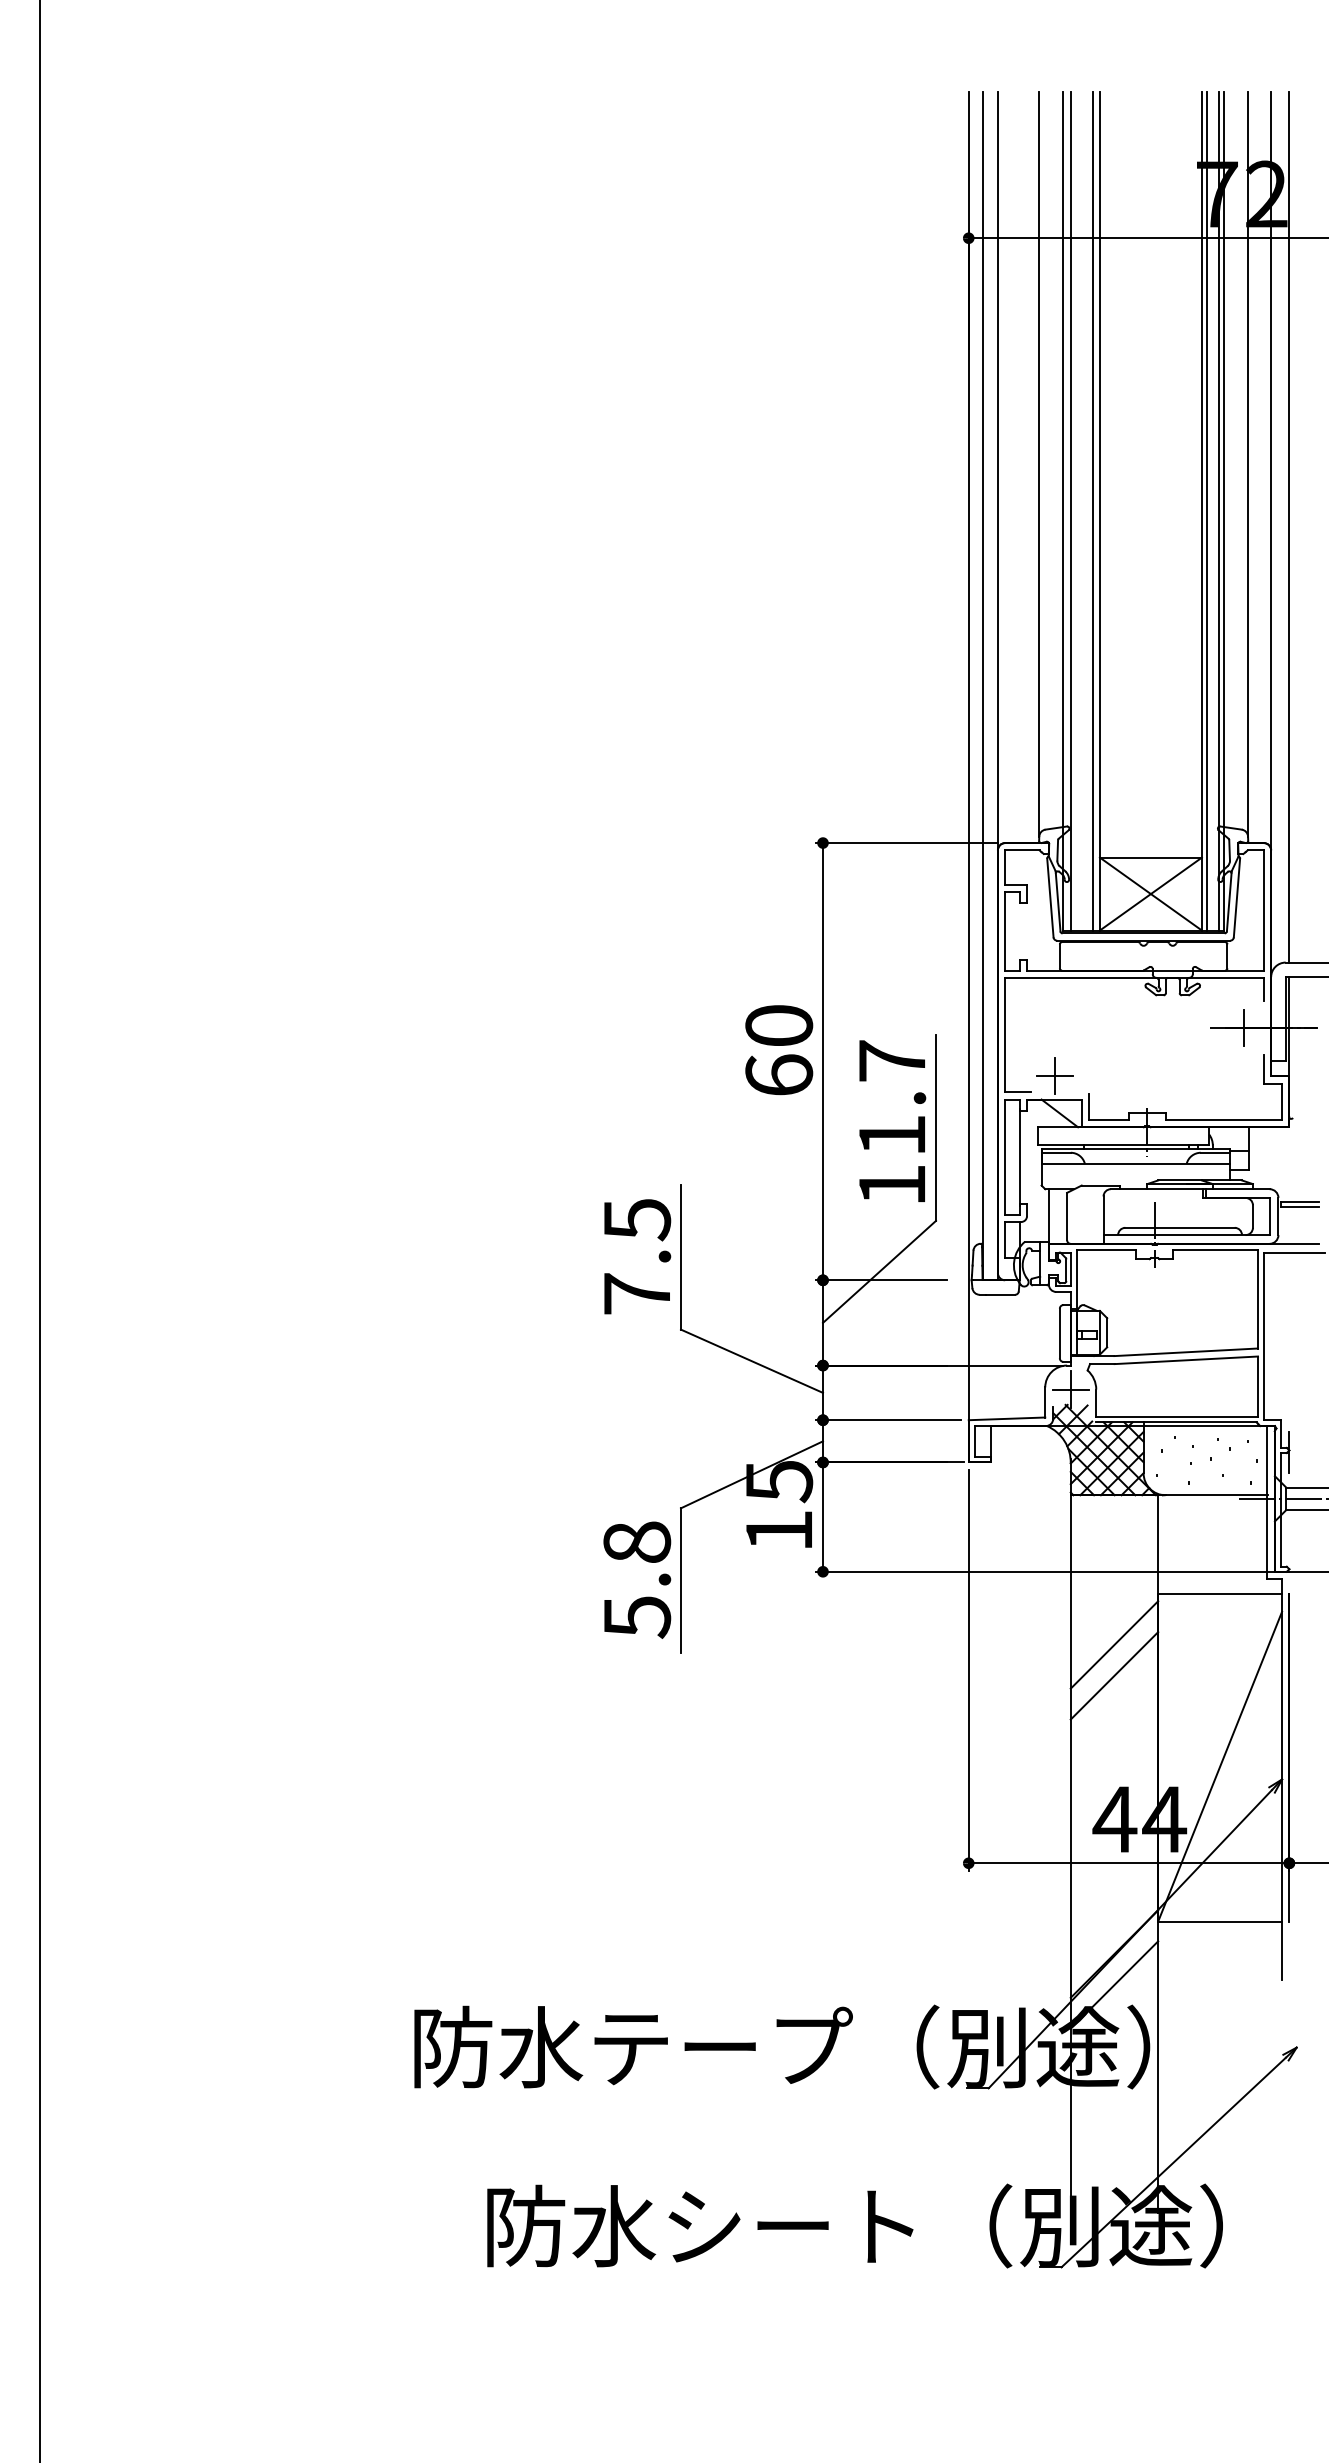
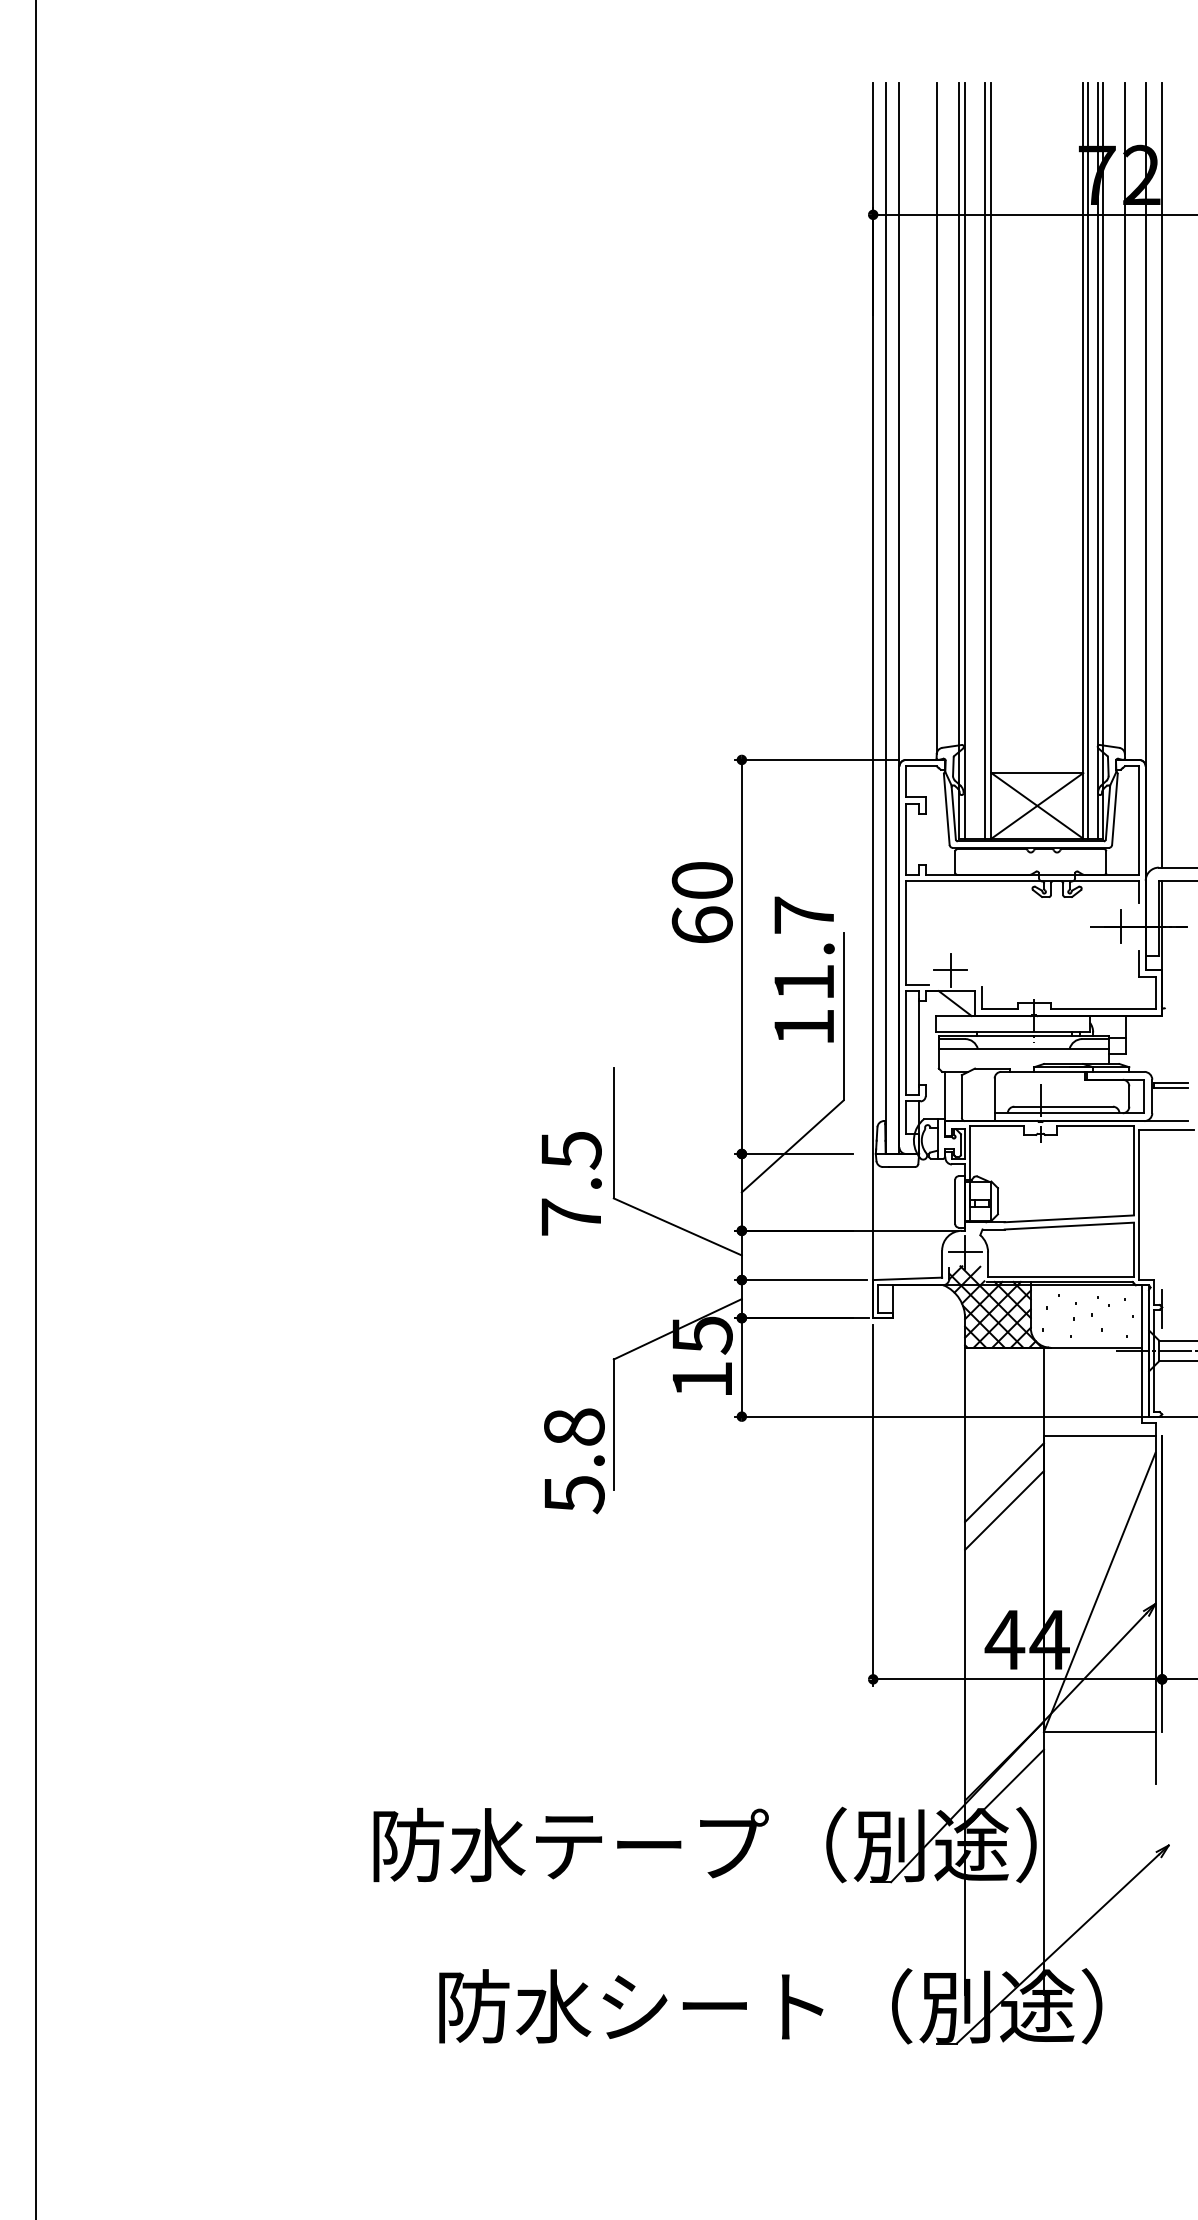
text: (778, 1050) -> (701, 902), moved
text: (892, 1121) -> (804, 969), moved
text: (637, 1256) -> (571, 1183), moved
text: (637, 1580) -> (574, 1461), moved

